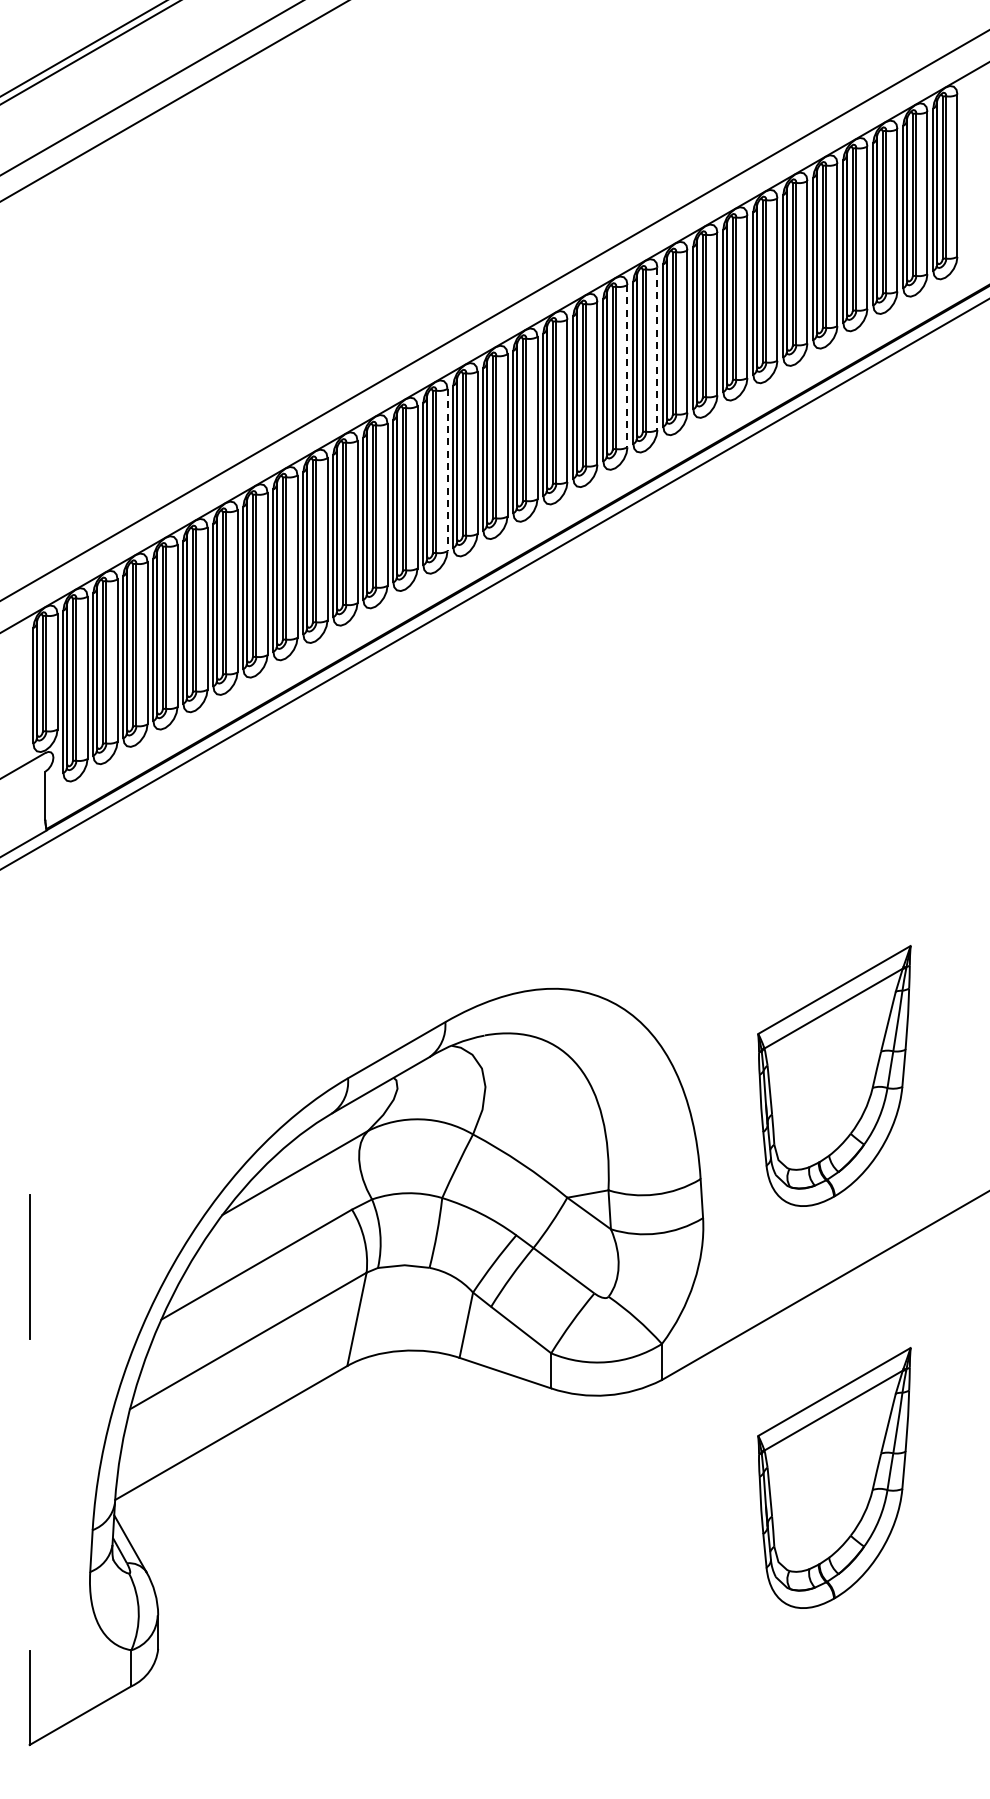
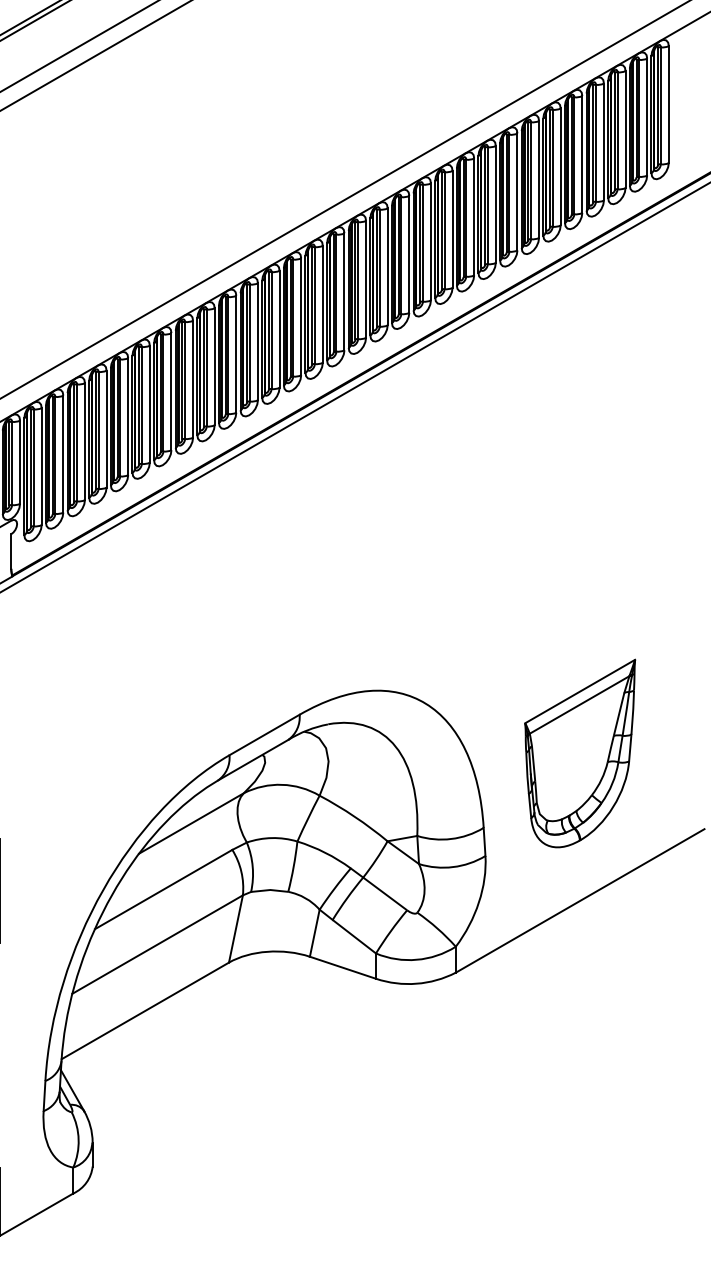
line: (657, 349) -> (452, 229), dashed -> solid
line: (627, 366) -> (430, 242), dashed -> solid
line: (447, 470) -> (301, 317), dashed -> solid
part: (834, 1477) -> (580, 1042), removed

